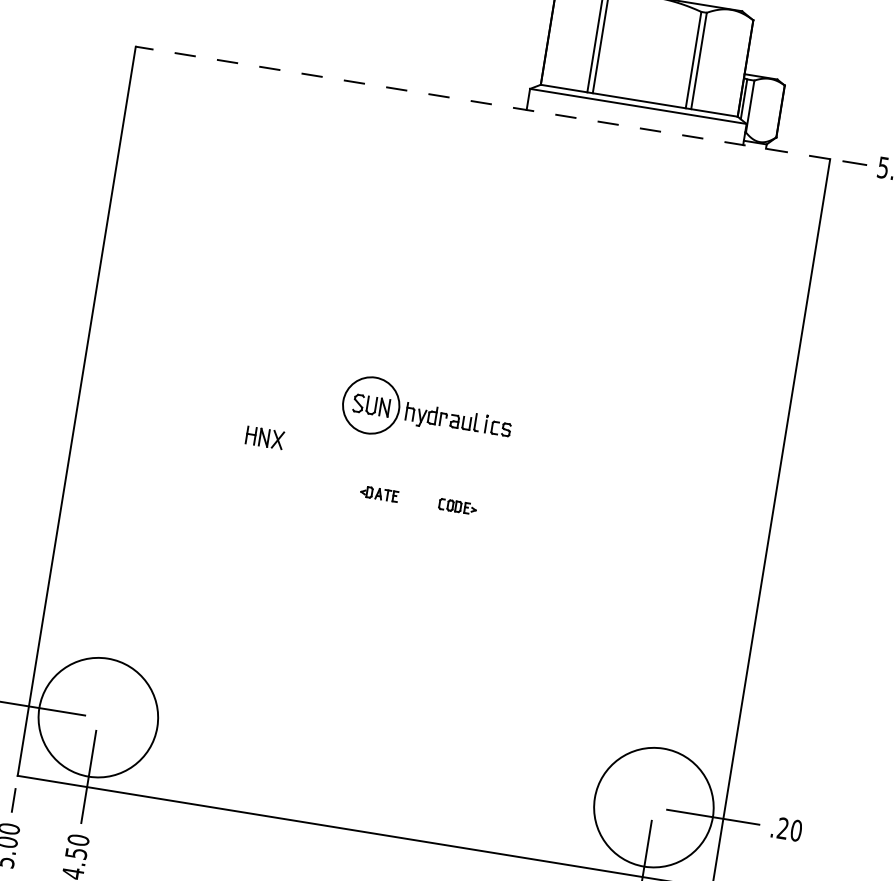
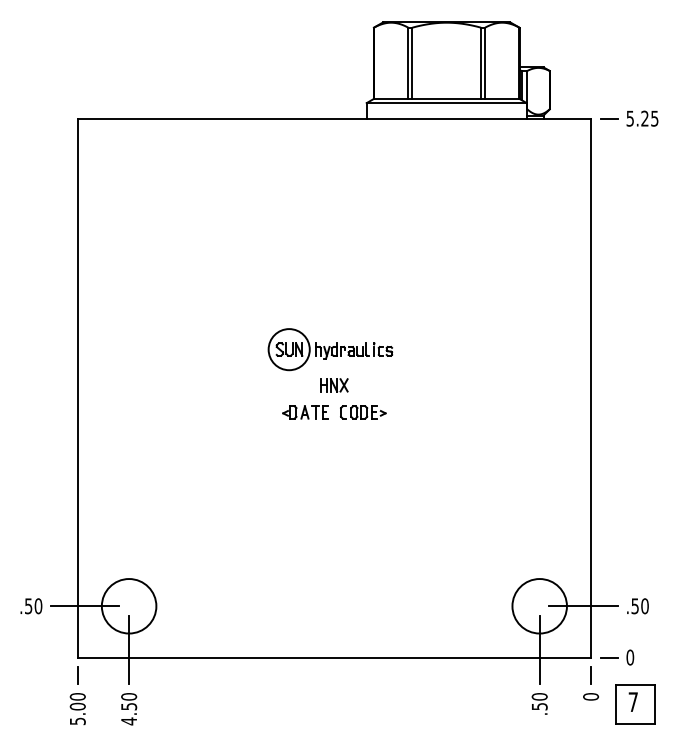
line: (483, 102) -> (334, 118), dashed -> solid
part: (264, 438) -> (334, 385), moved
part: (379, 494) -> (305, 412), size x1.67
part: (457, 506) -> (363, 412), size x1.67
circle: (97, 717) -> (128, 606), size x0.62
circle: (653, 807) -> (539, 606), size x0.62
text: (782, 828) -> (634, 606), .20 -> .50

